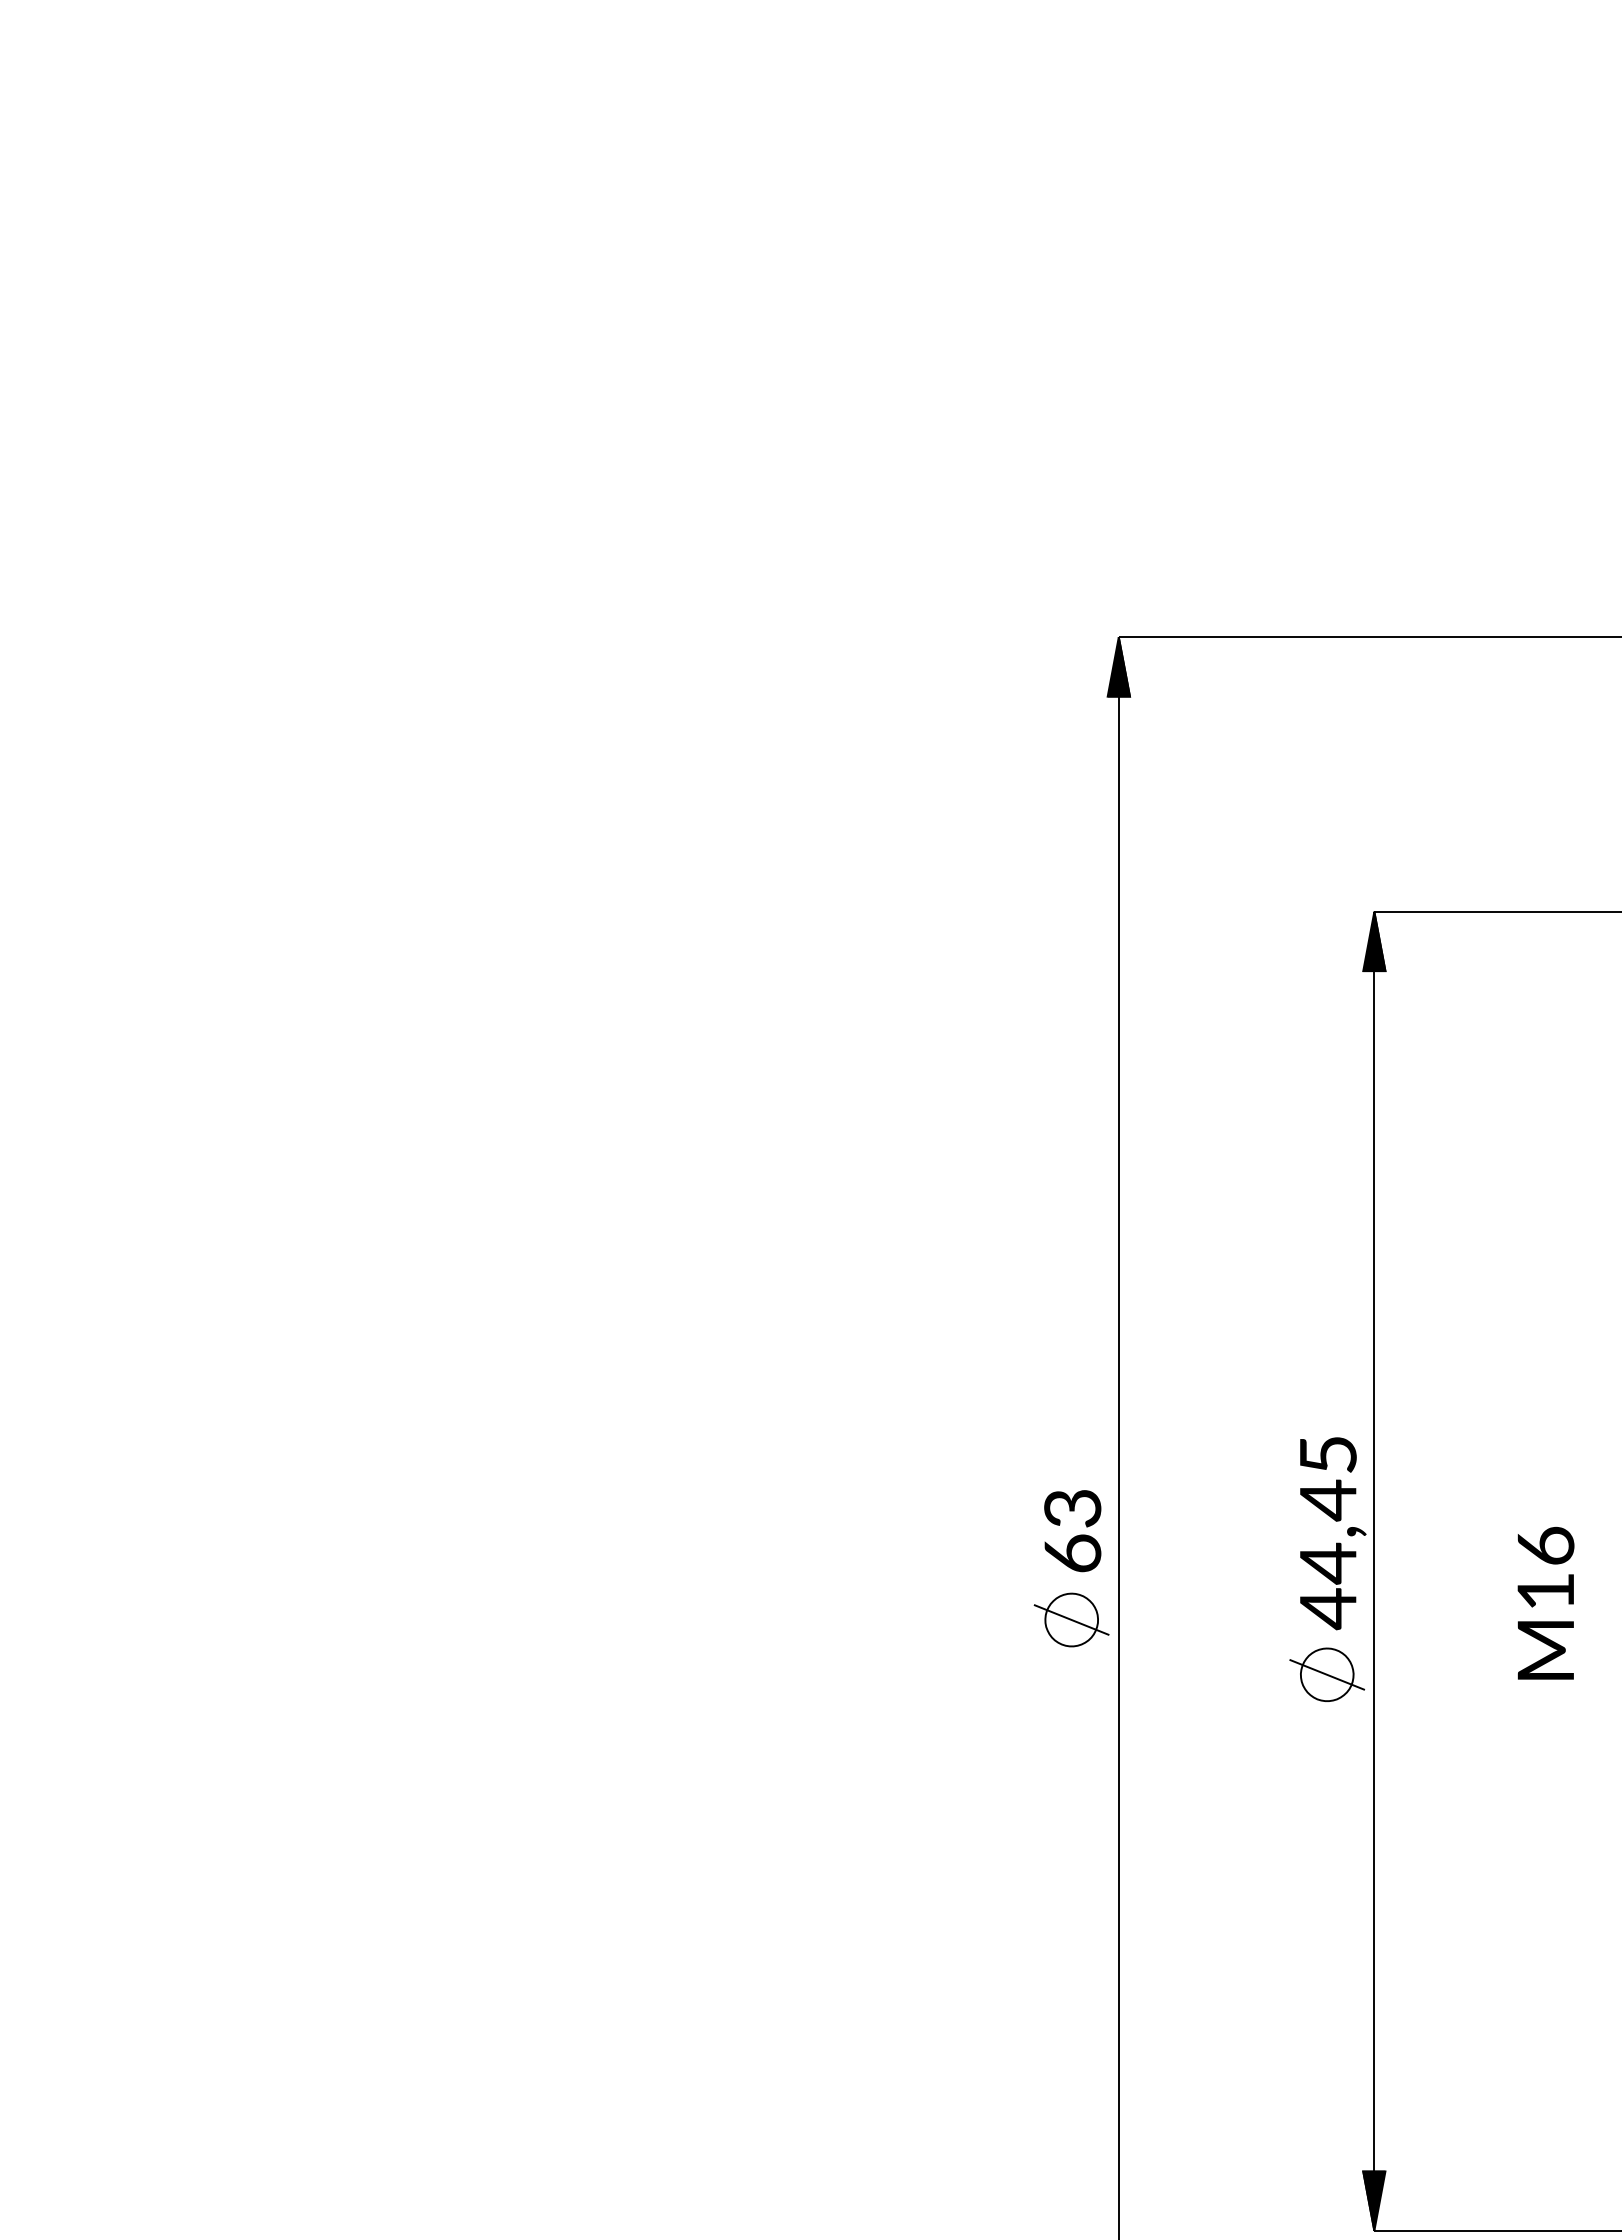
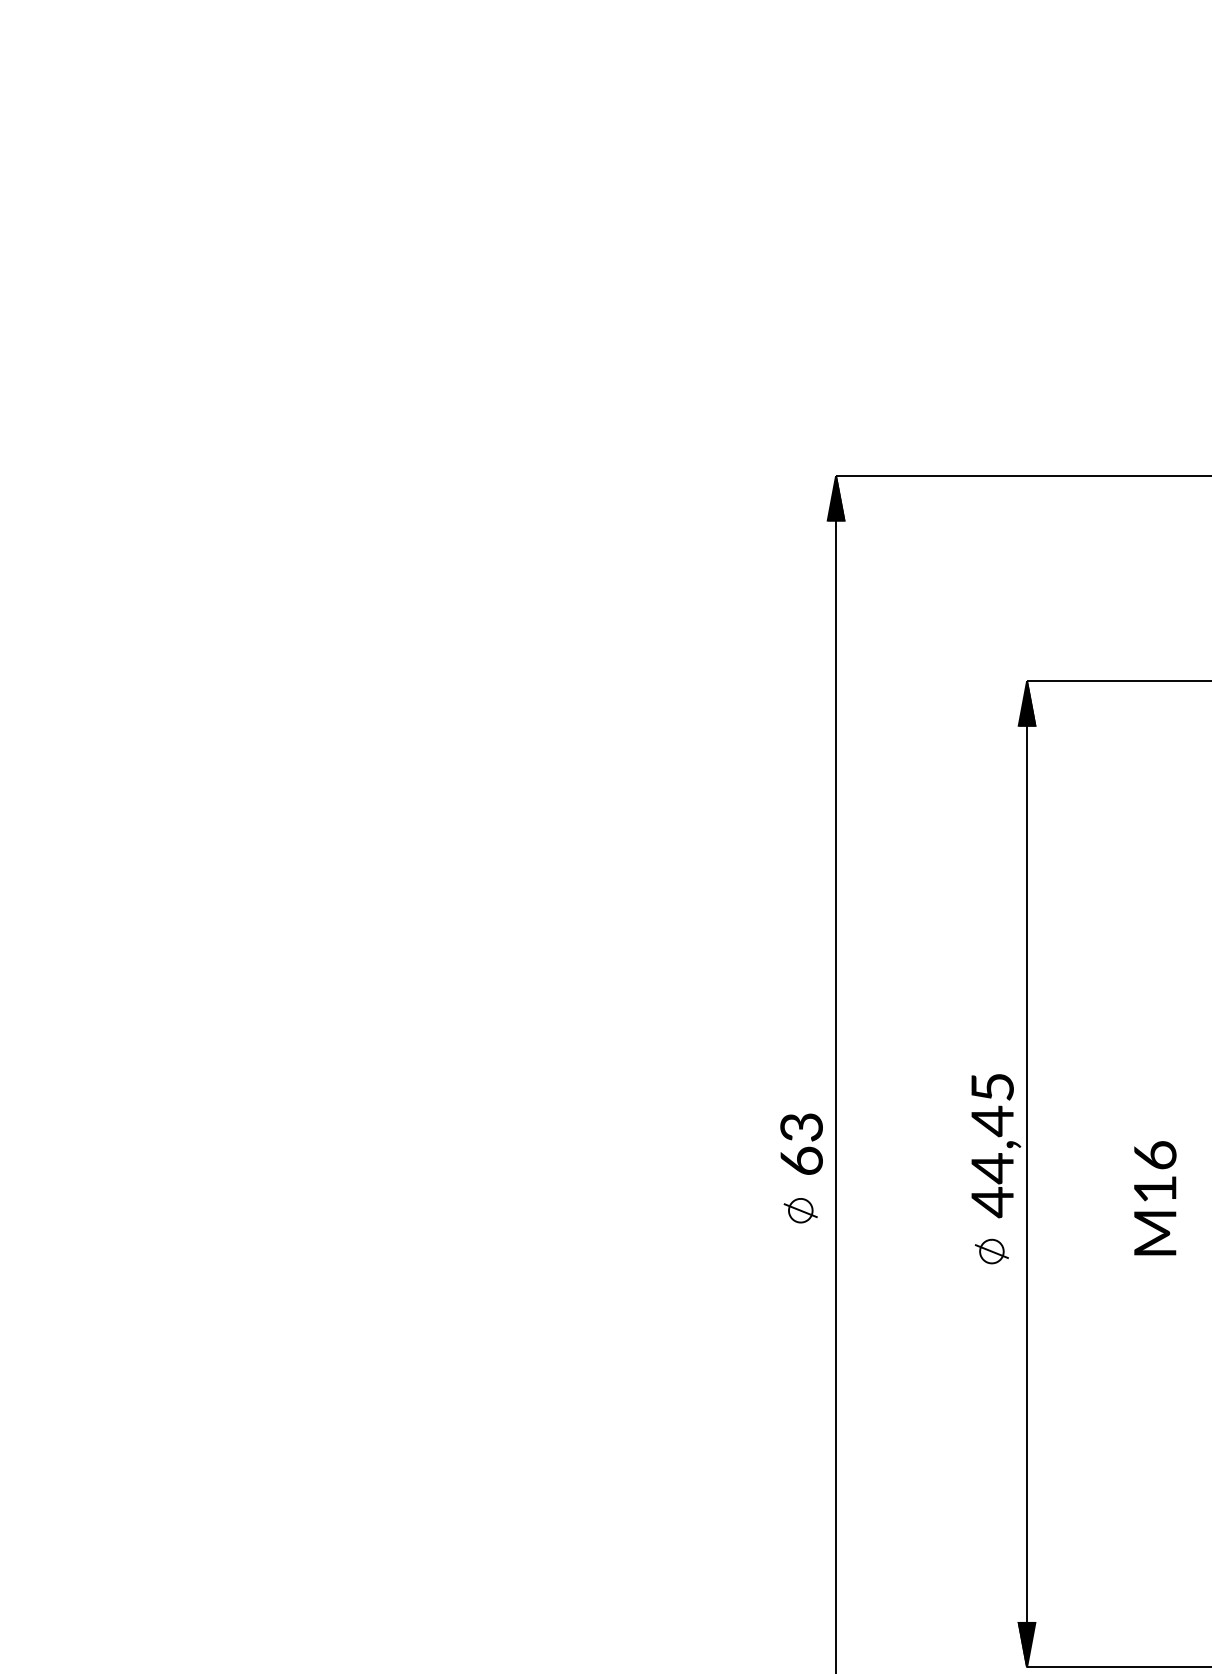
part: (1071, 1619) -> (800, 1210), size x0.6
part: (1327, 1674) -> (992, 1251), size x0.6

